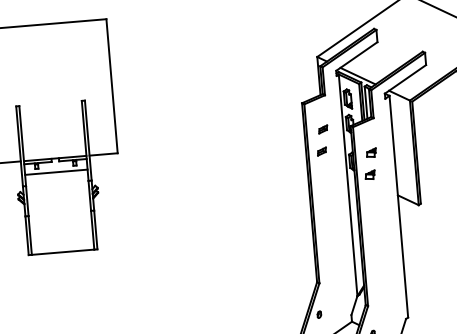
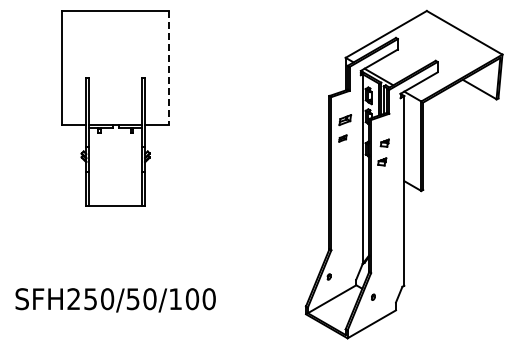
line: (112, 86) -> (169, 68), solid -> dashed
part: (323, 129) -> (345, 119), size x1.6
line: (56, 172) -> (115, 137), removed

